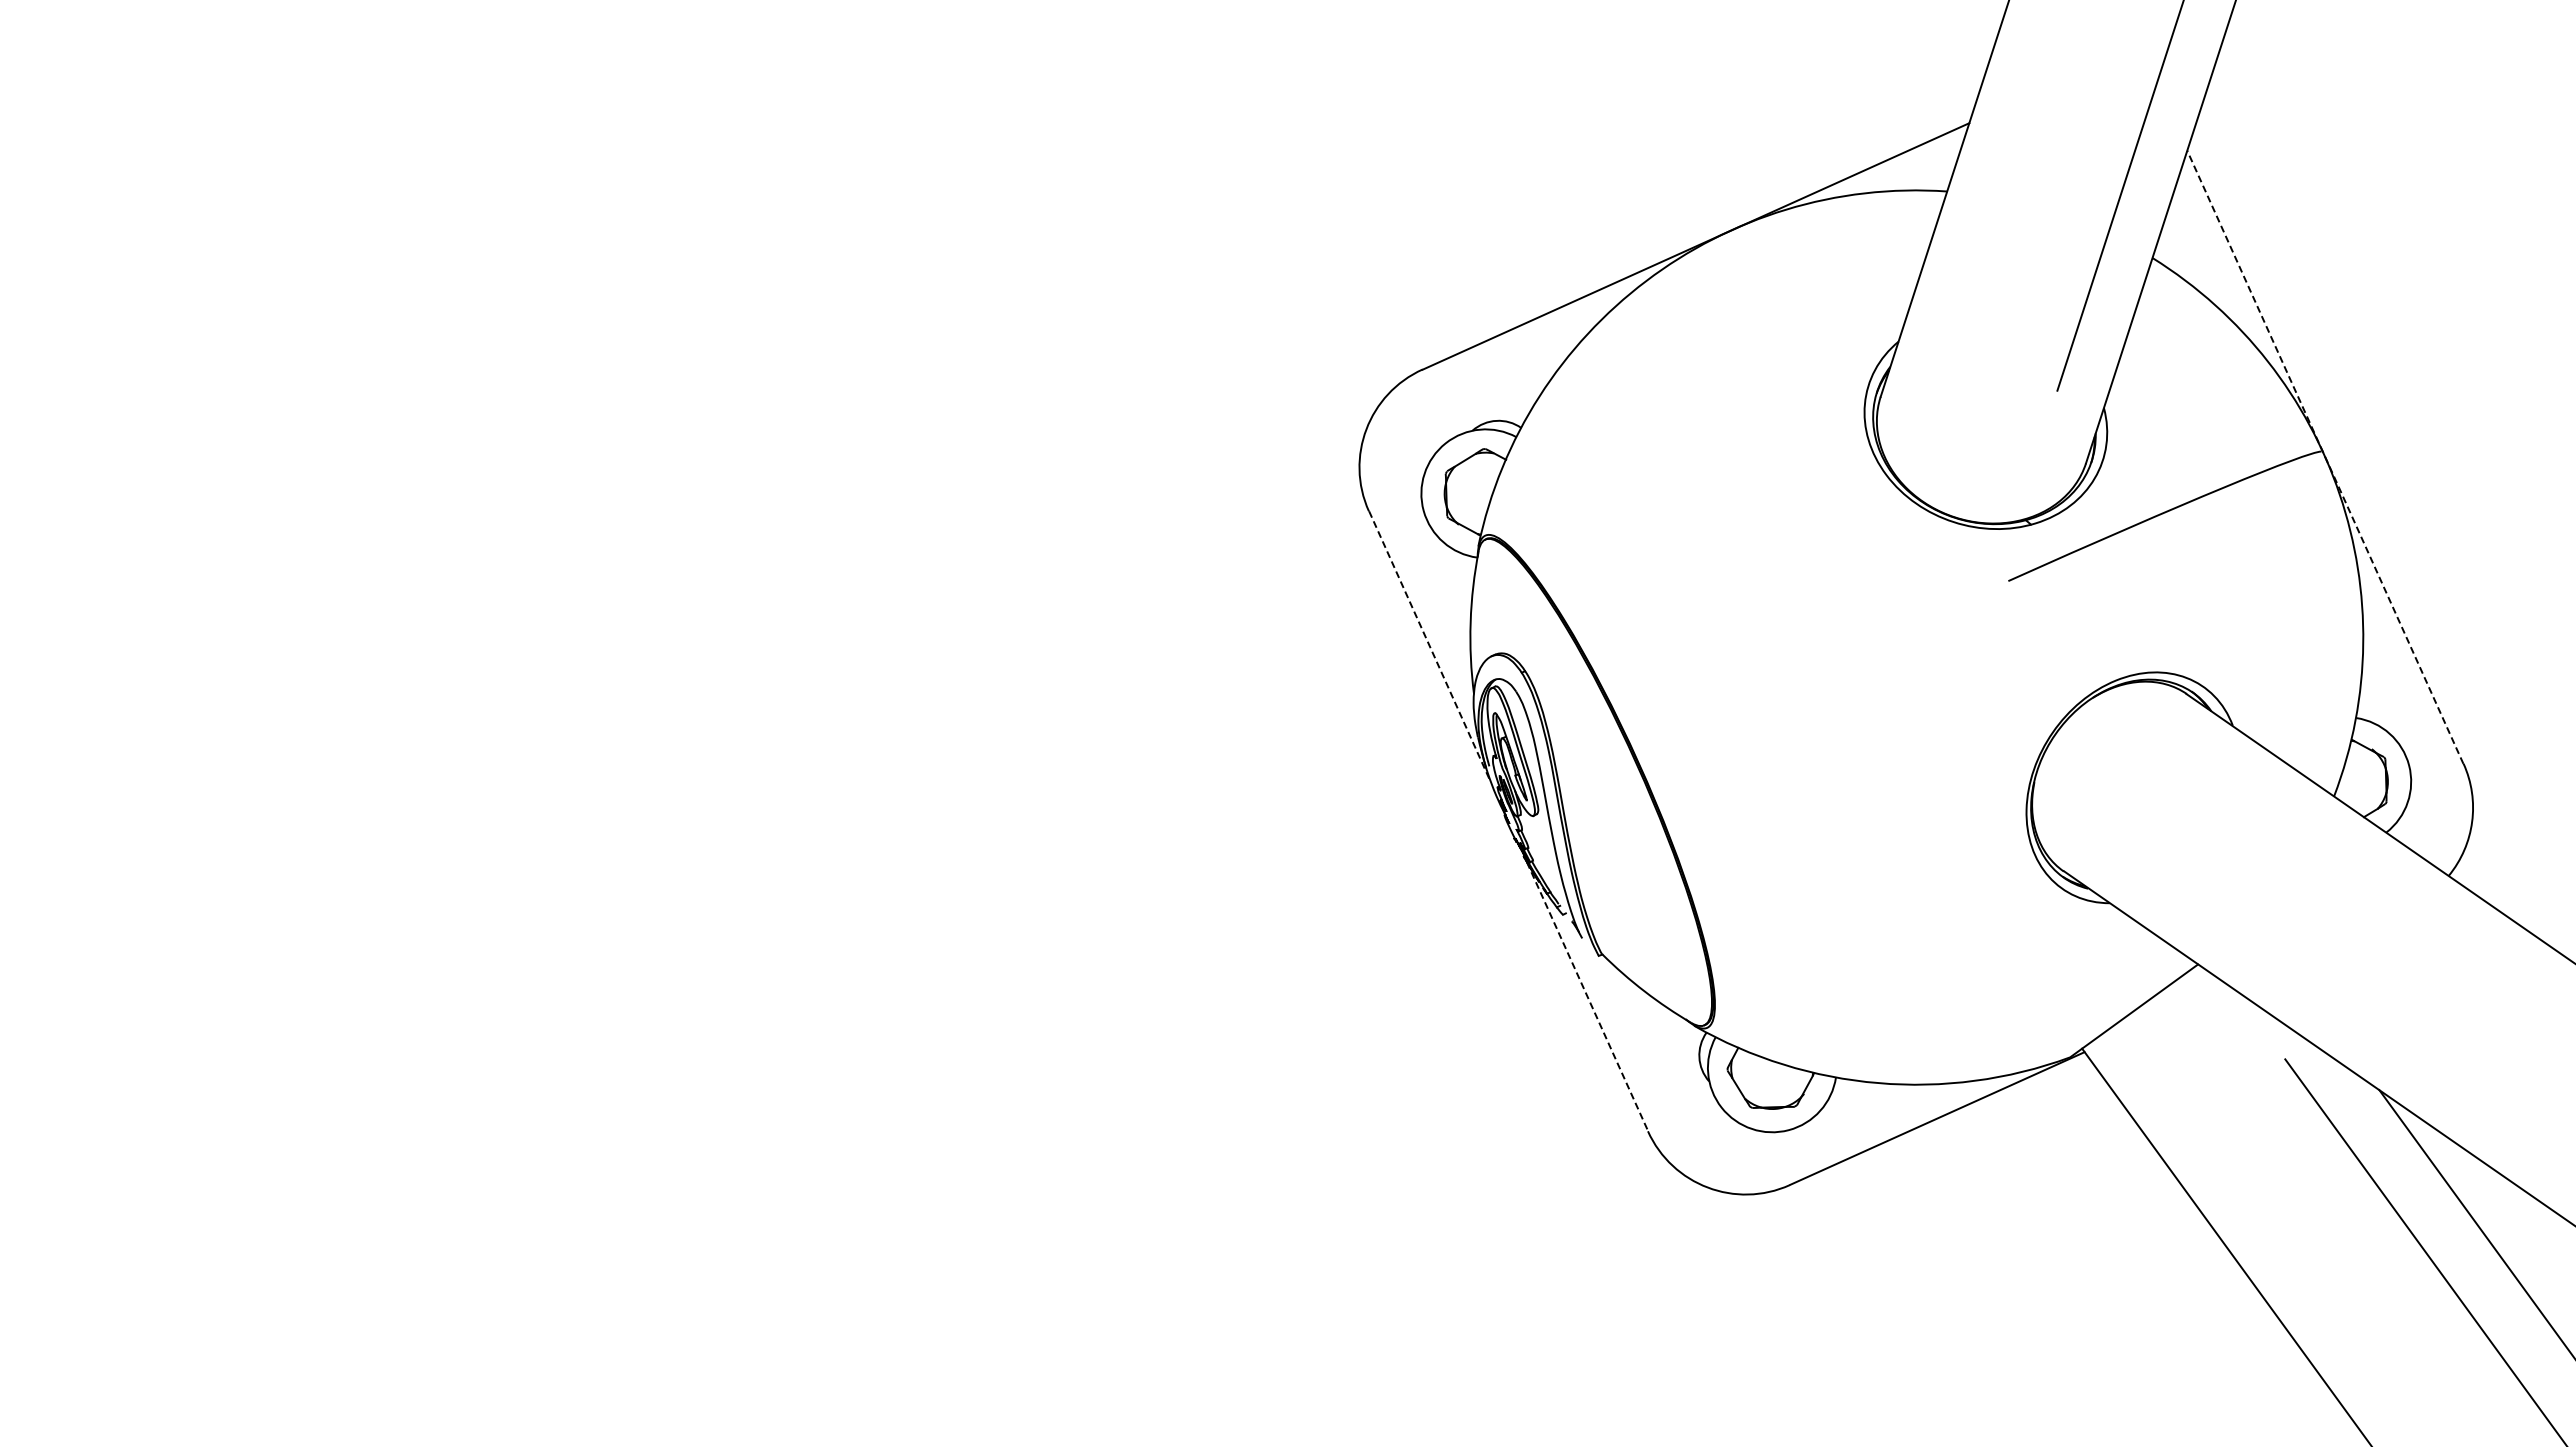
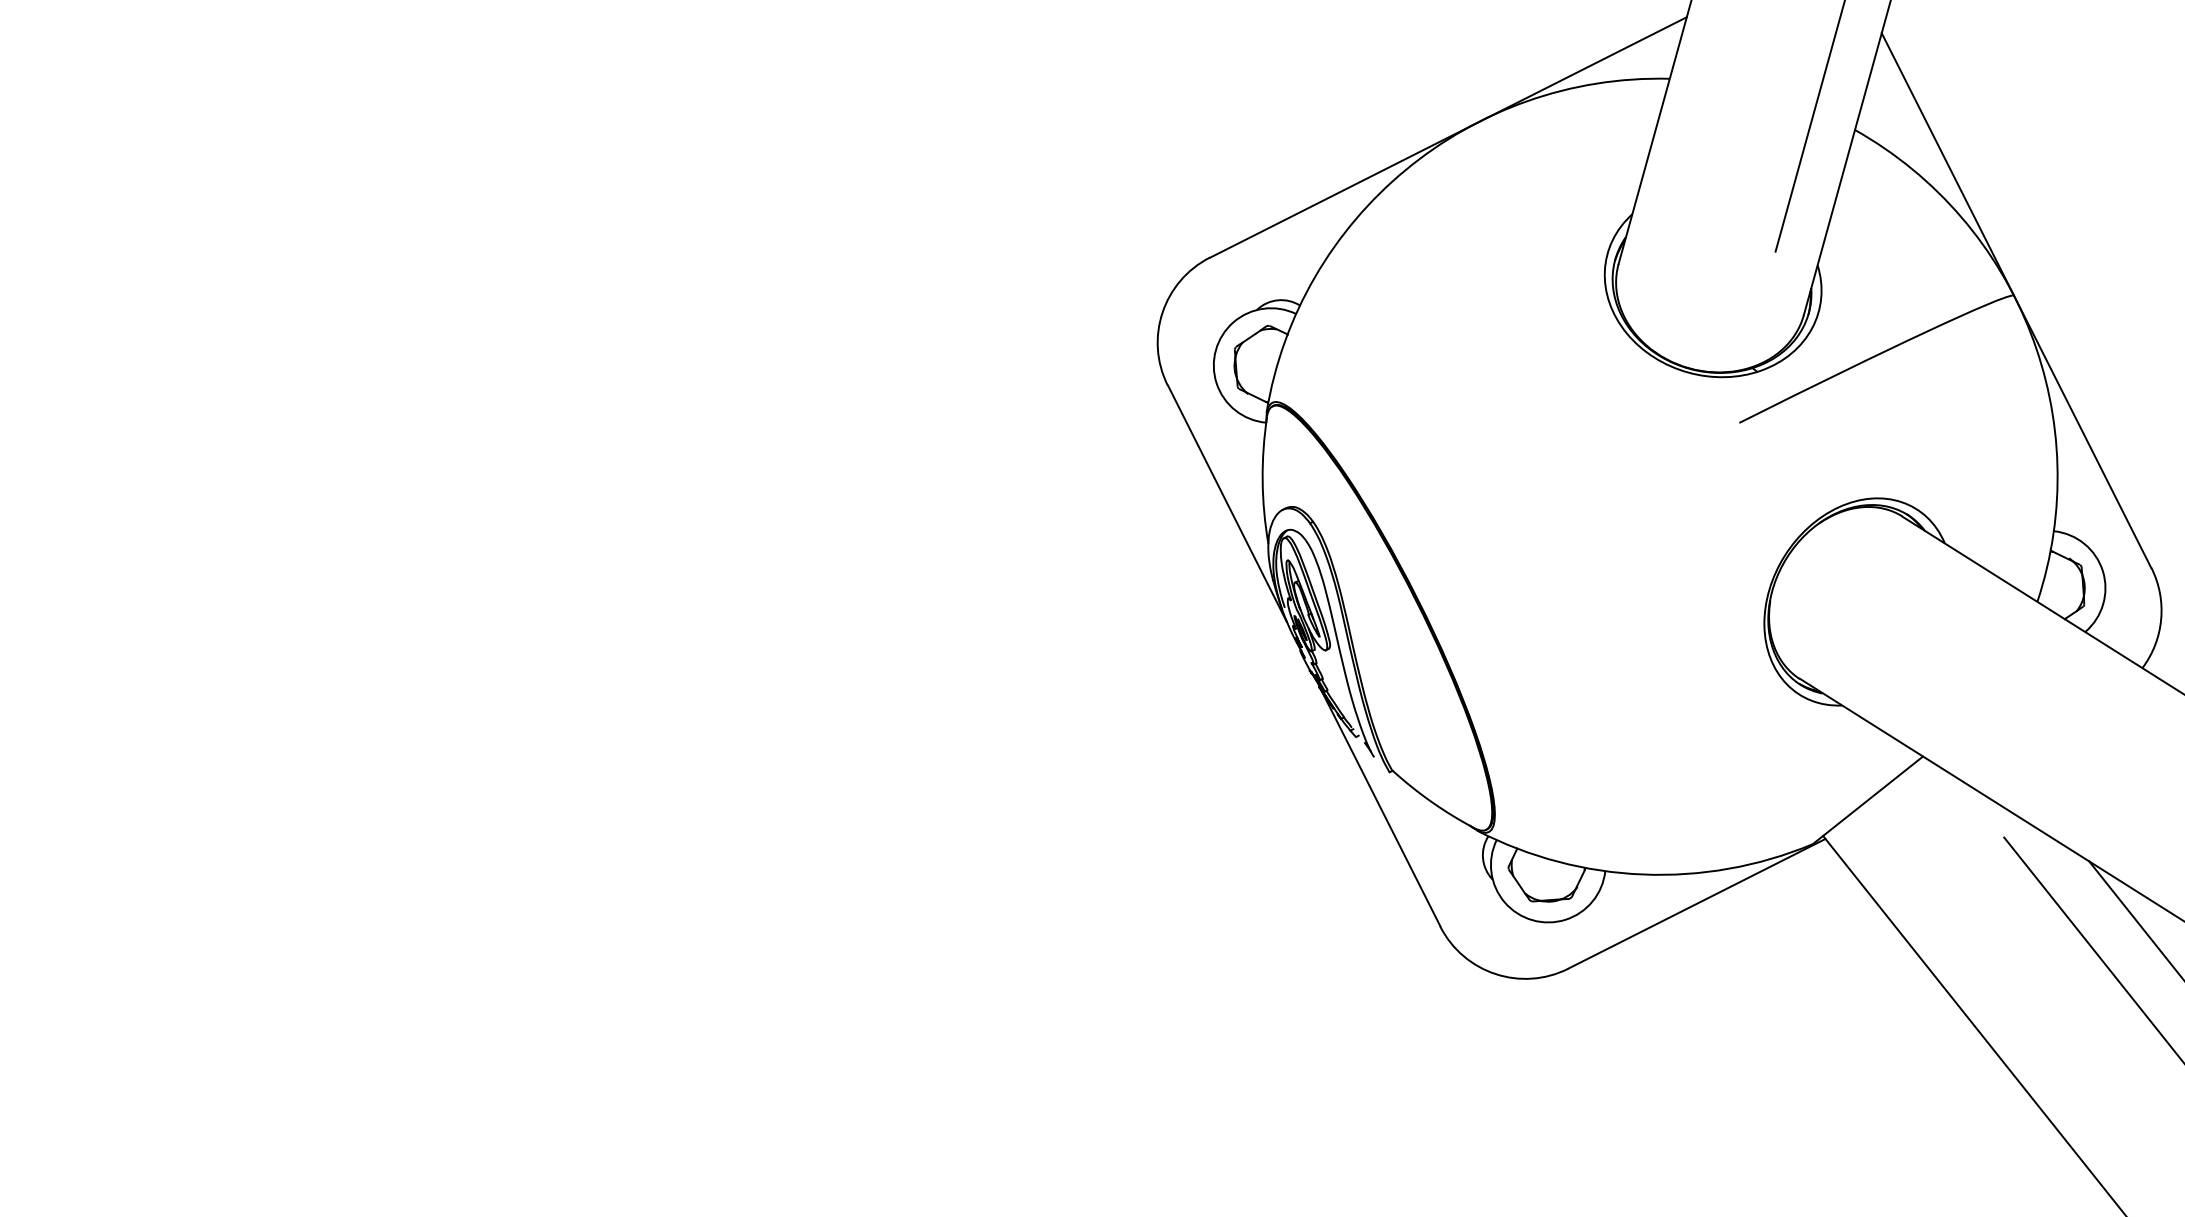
line: (2325, 456) -> (2016, 299), dashed -> solid
line: (1430, 647) -> (1227, 504), dashed -> solid
line: (1587, 996) -> (1381, 808), dashed -> solid

